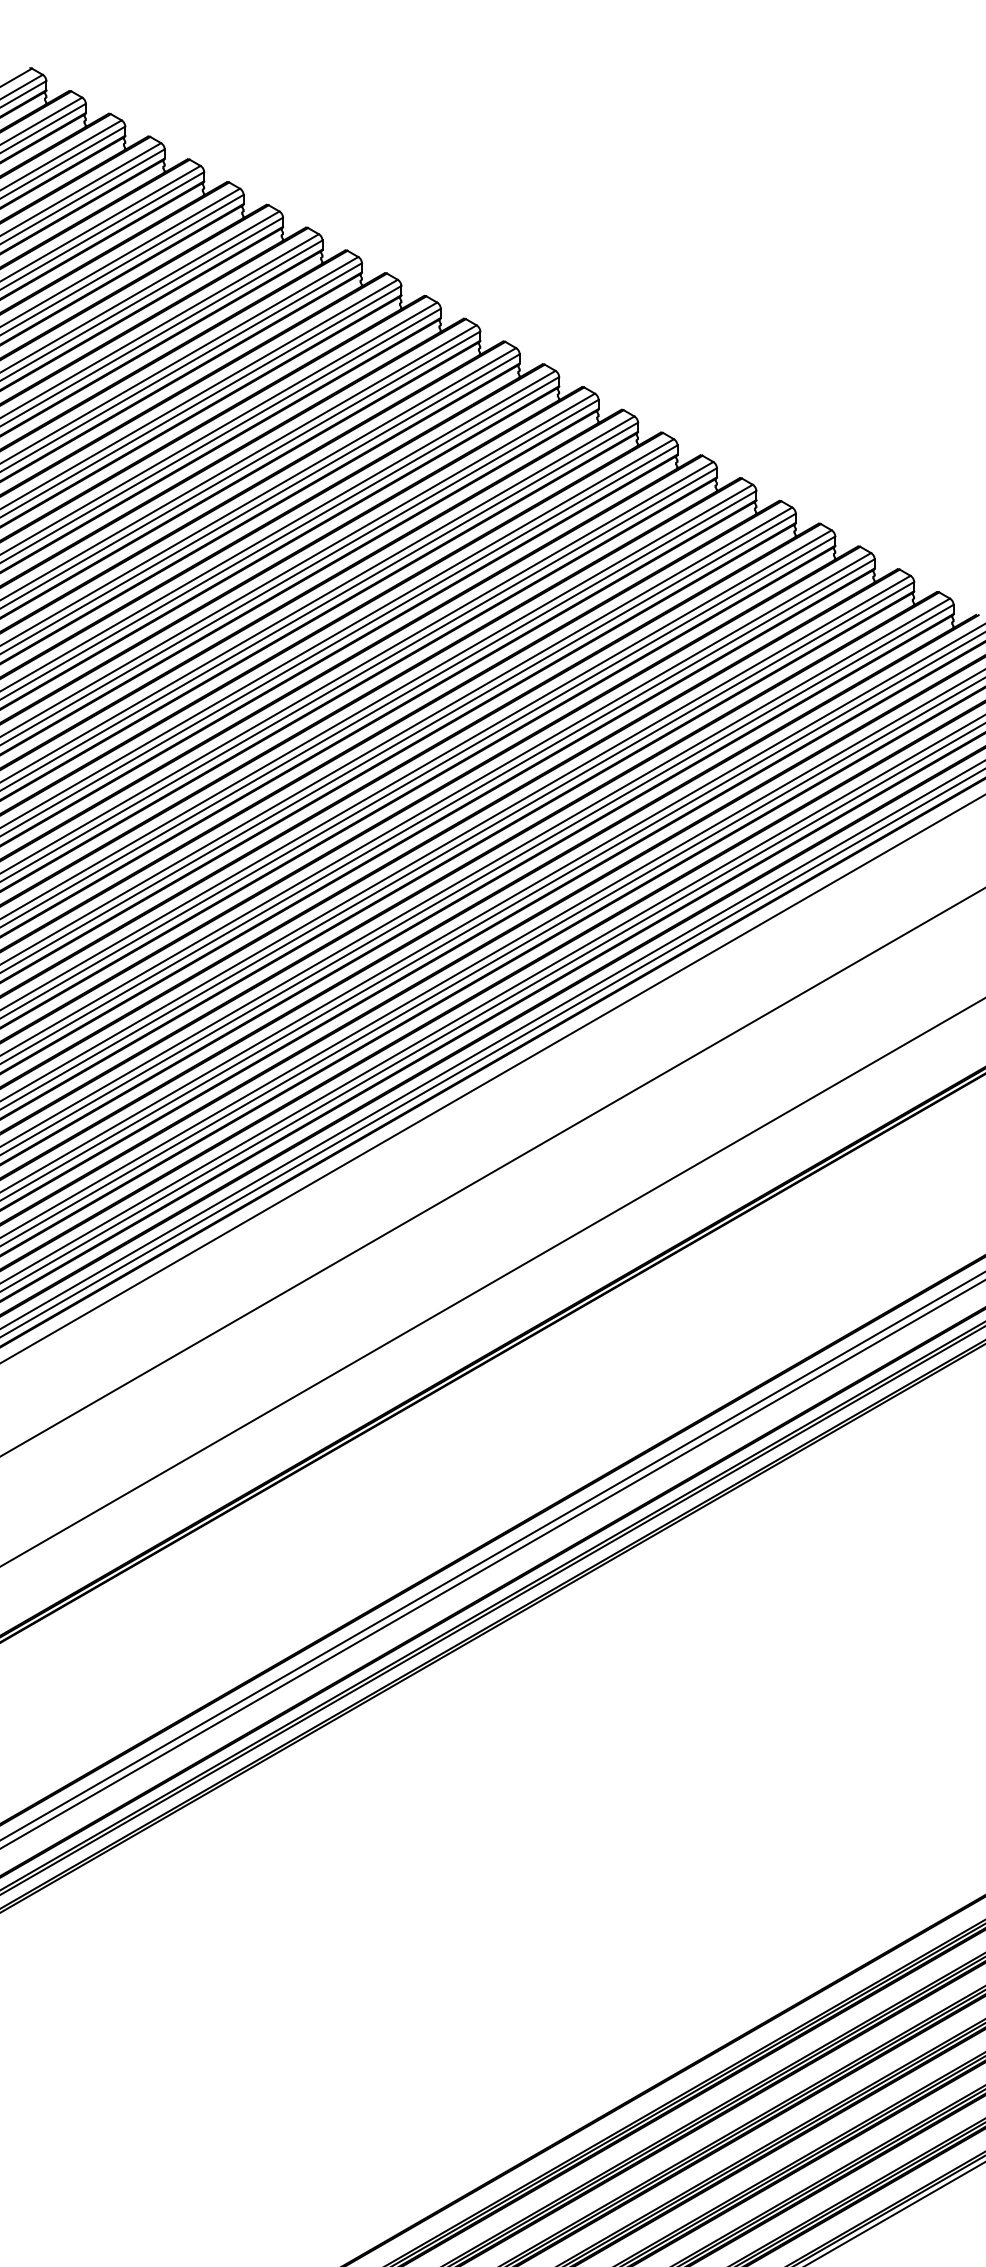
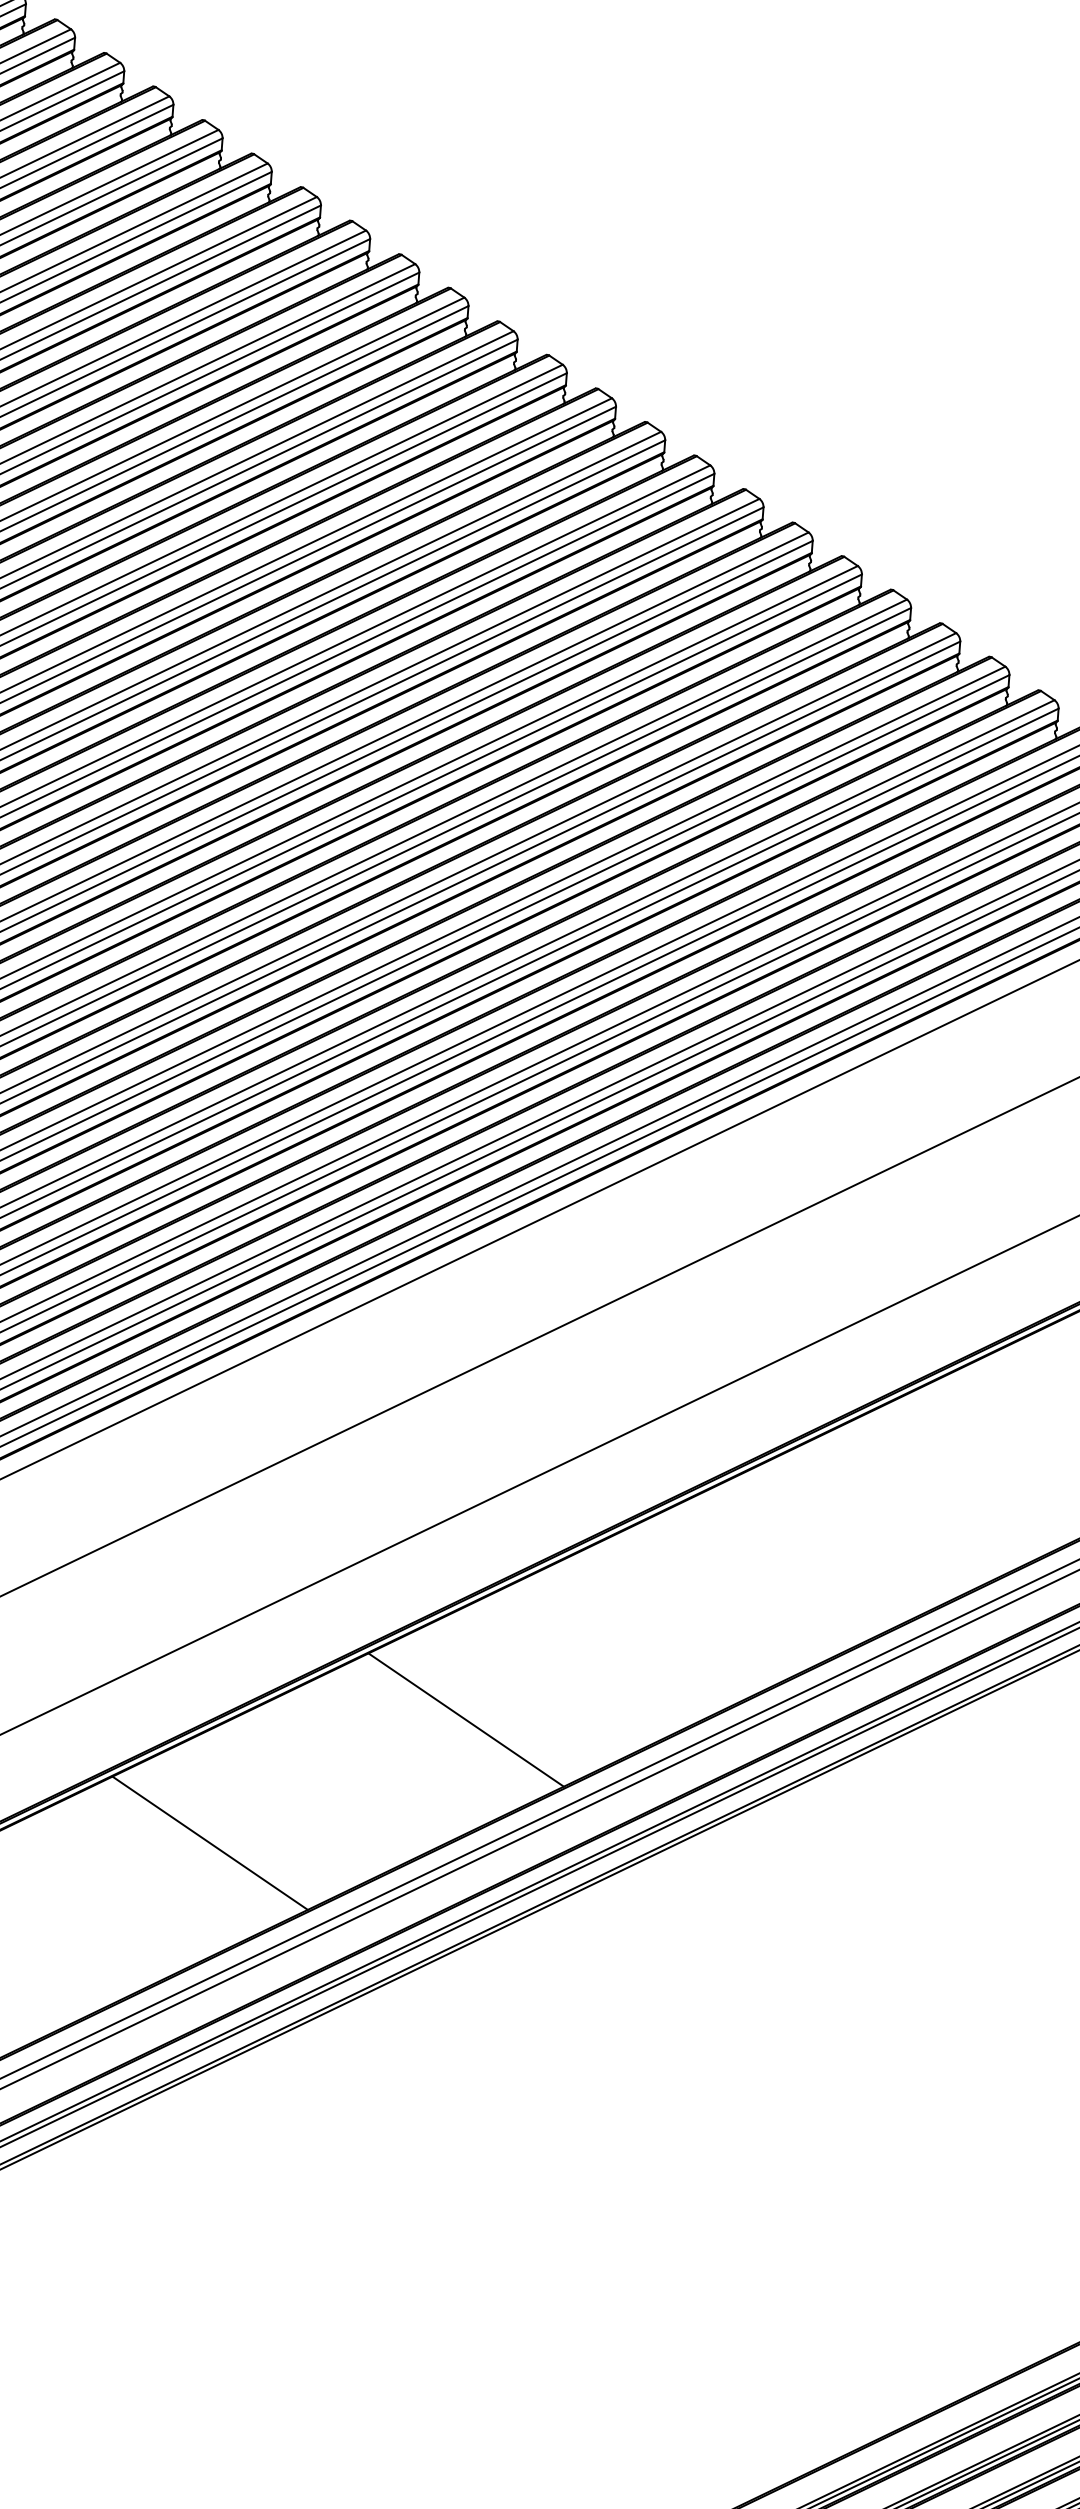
line: (559, 1410) -> (465, 1720), added
line: (371, 1518) -> (210, 1842), added

